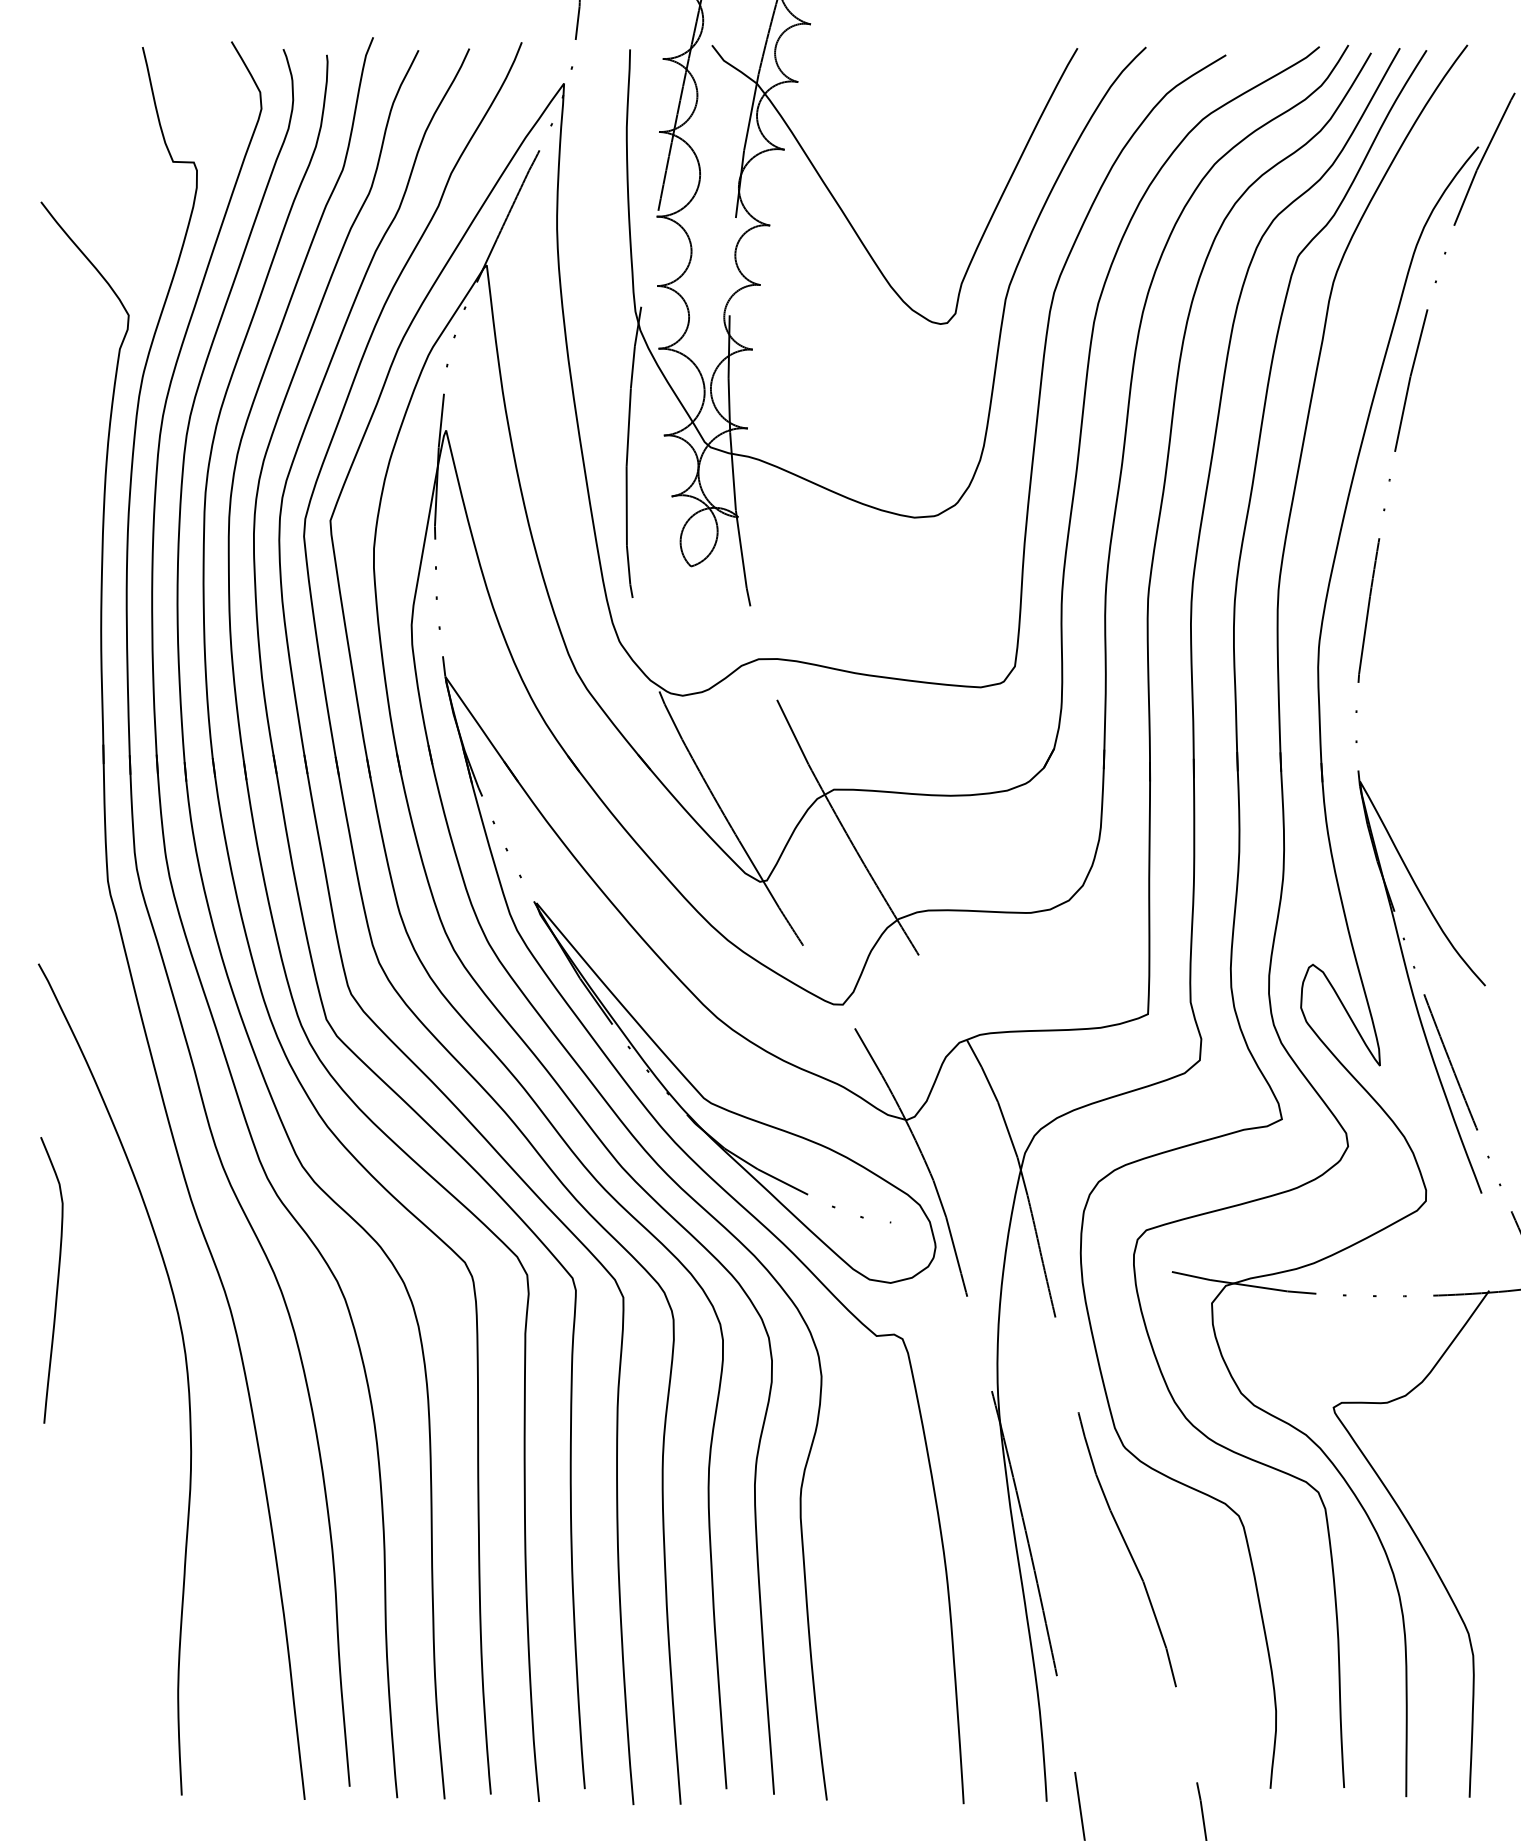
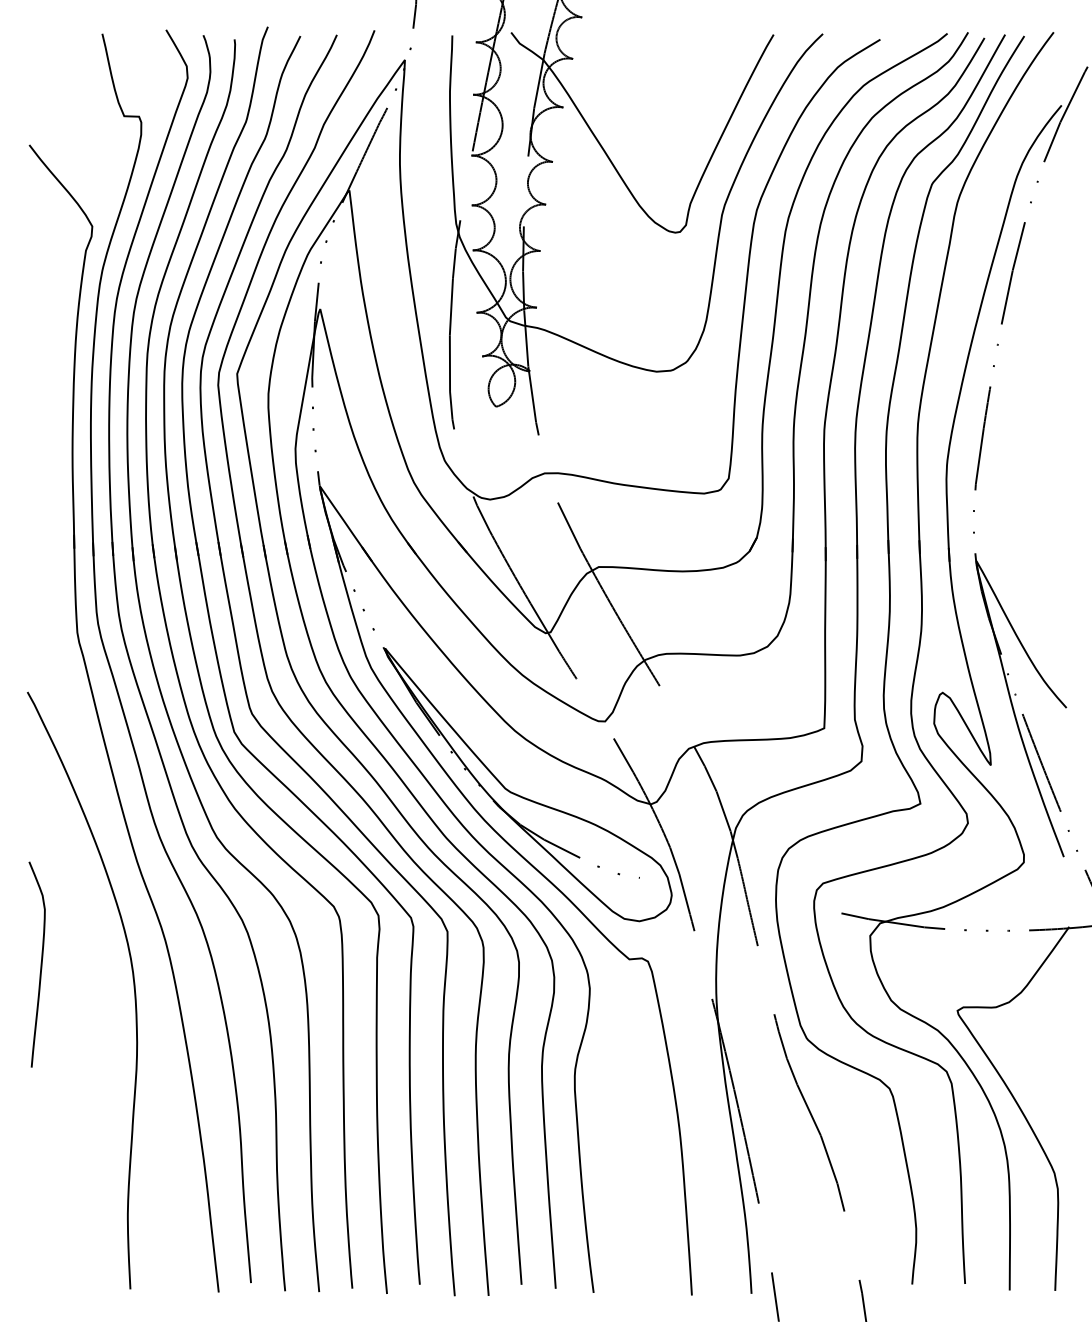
curve: (56, 1283) -> (40, 966), moved

